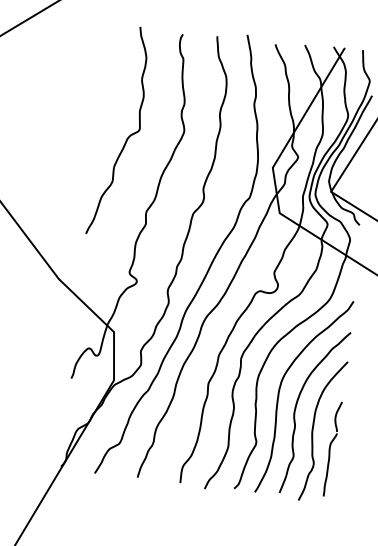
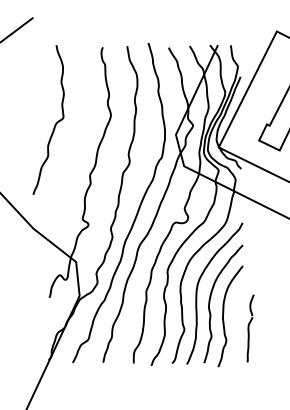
curve: (126, 138) -> (54, 124), moved
part: (332, 449) -> (250, 328), moved

